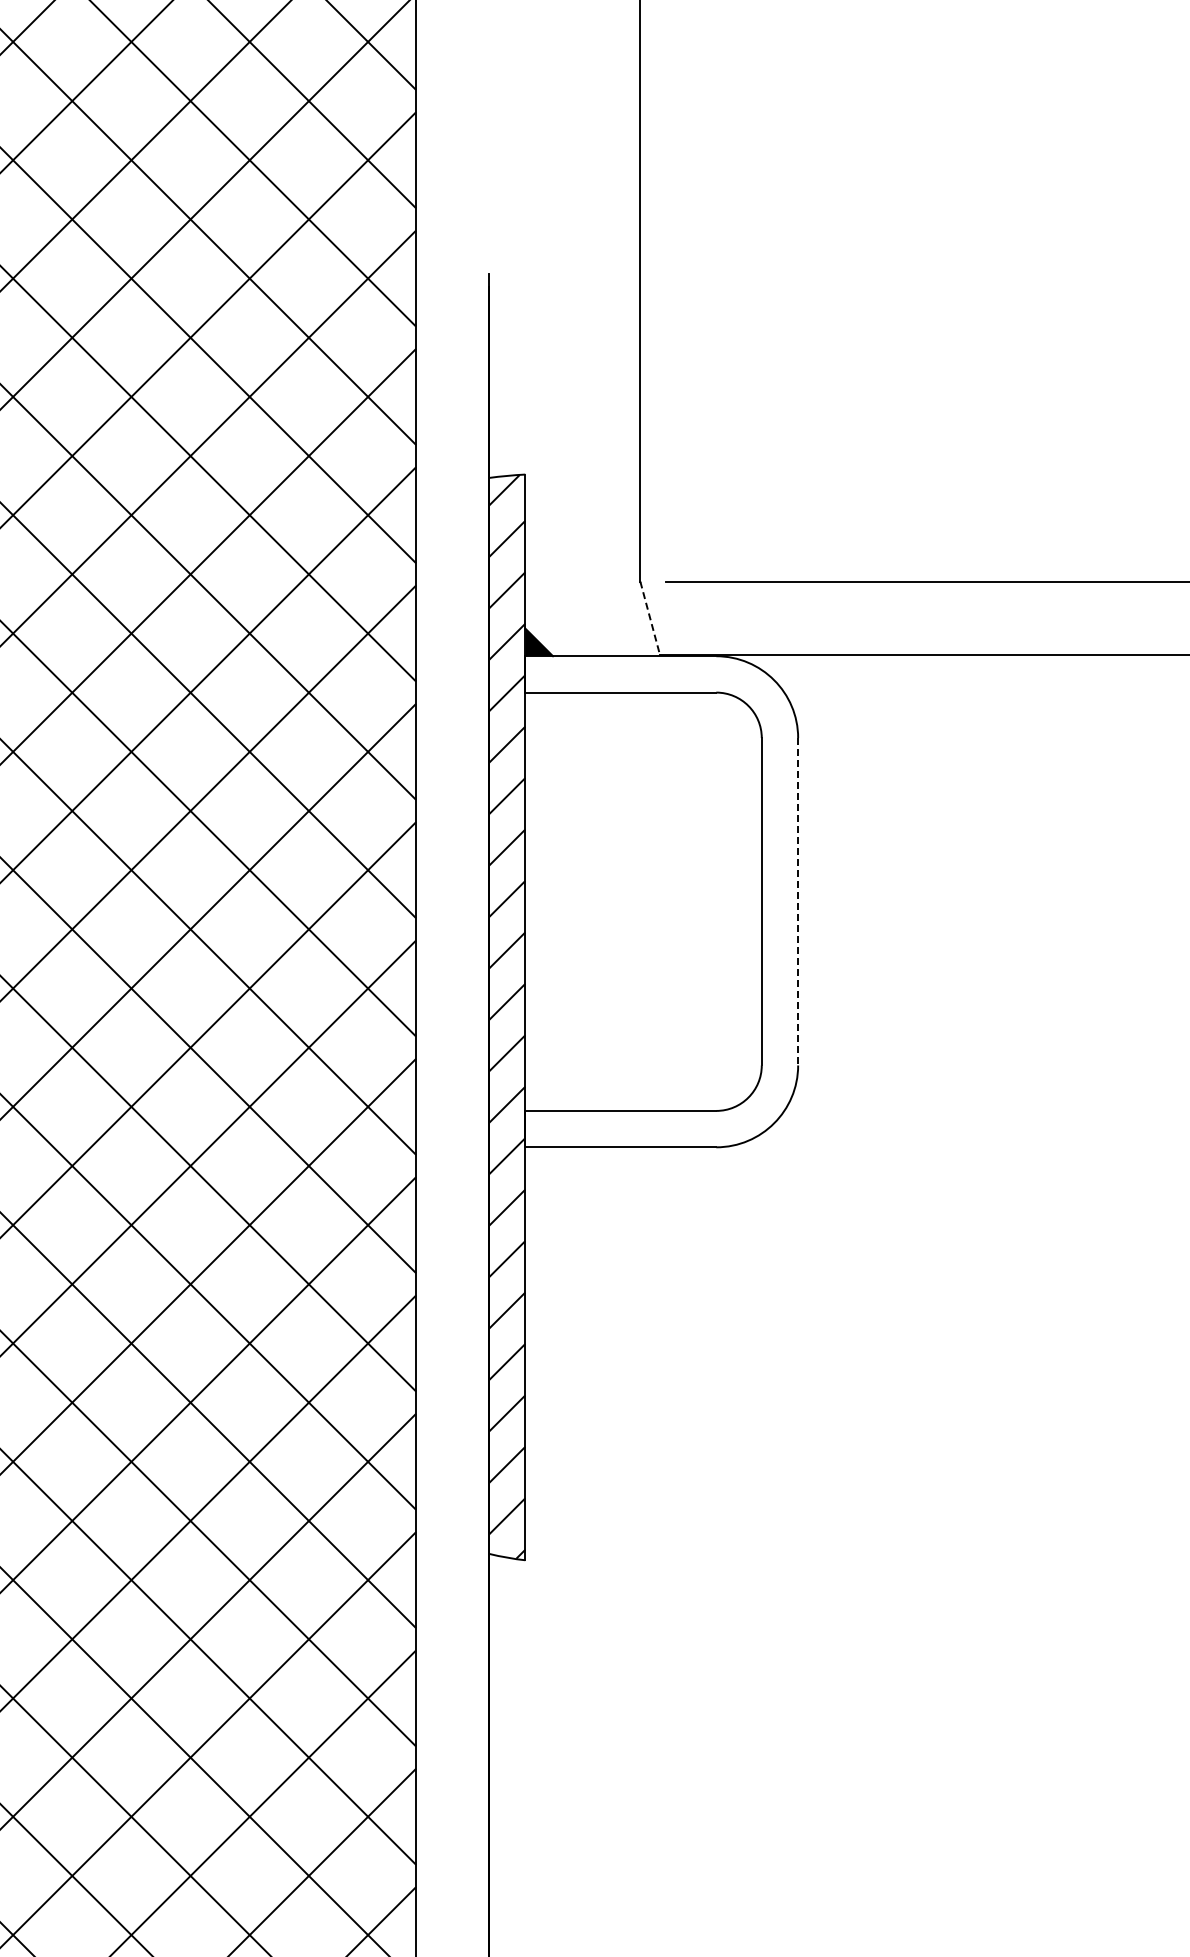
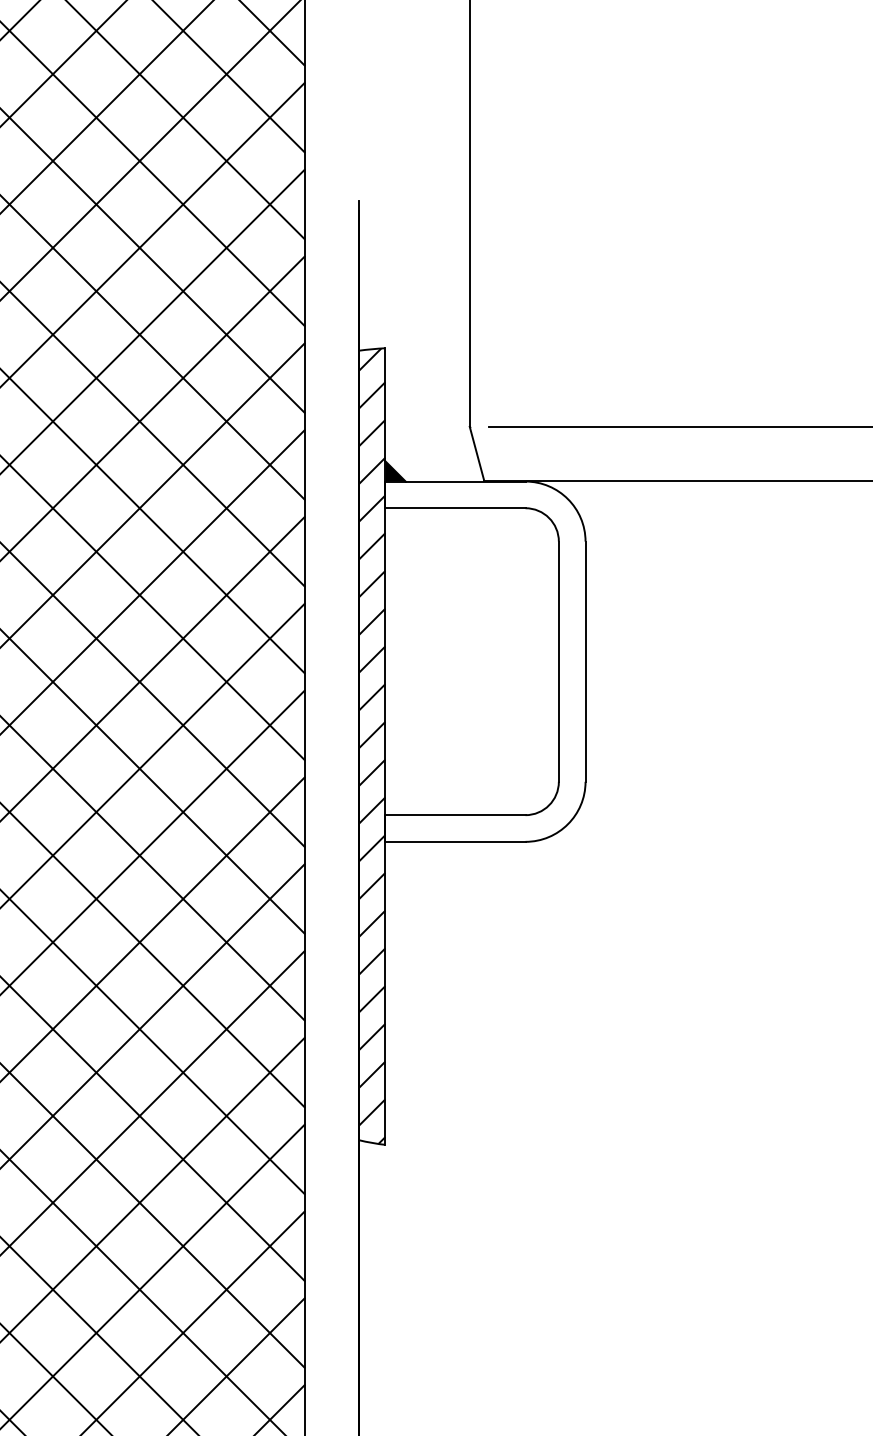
line: (650, 619) -> (477, 454), dashed -> solid
line: (798, 901) -> (585, 661), dashed -> solid

